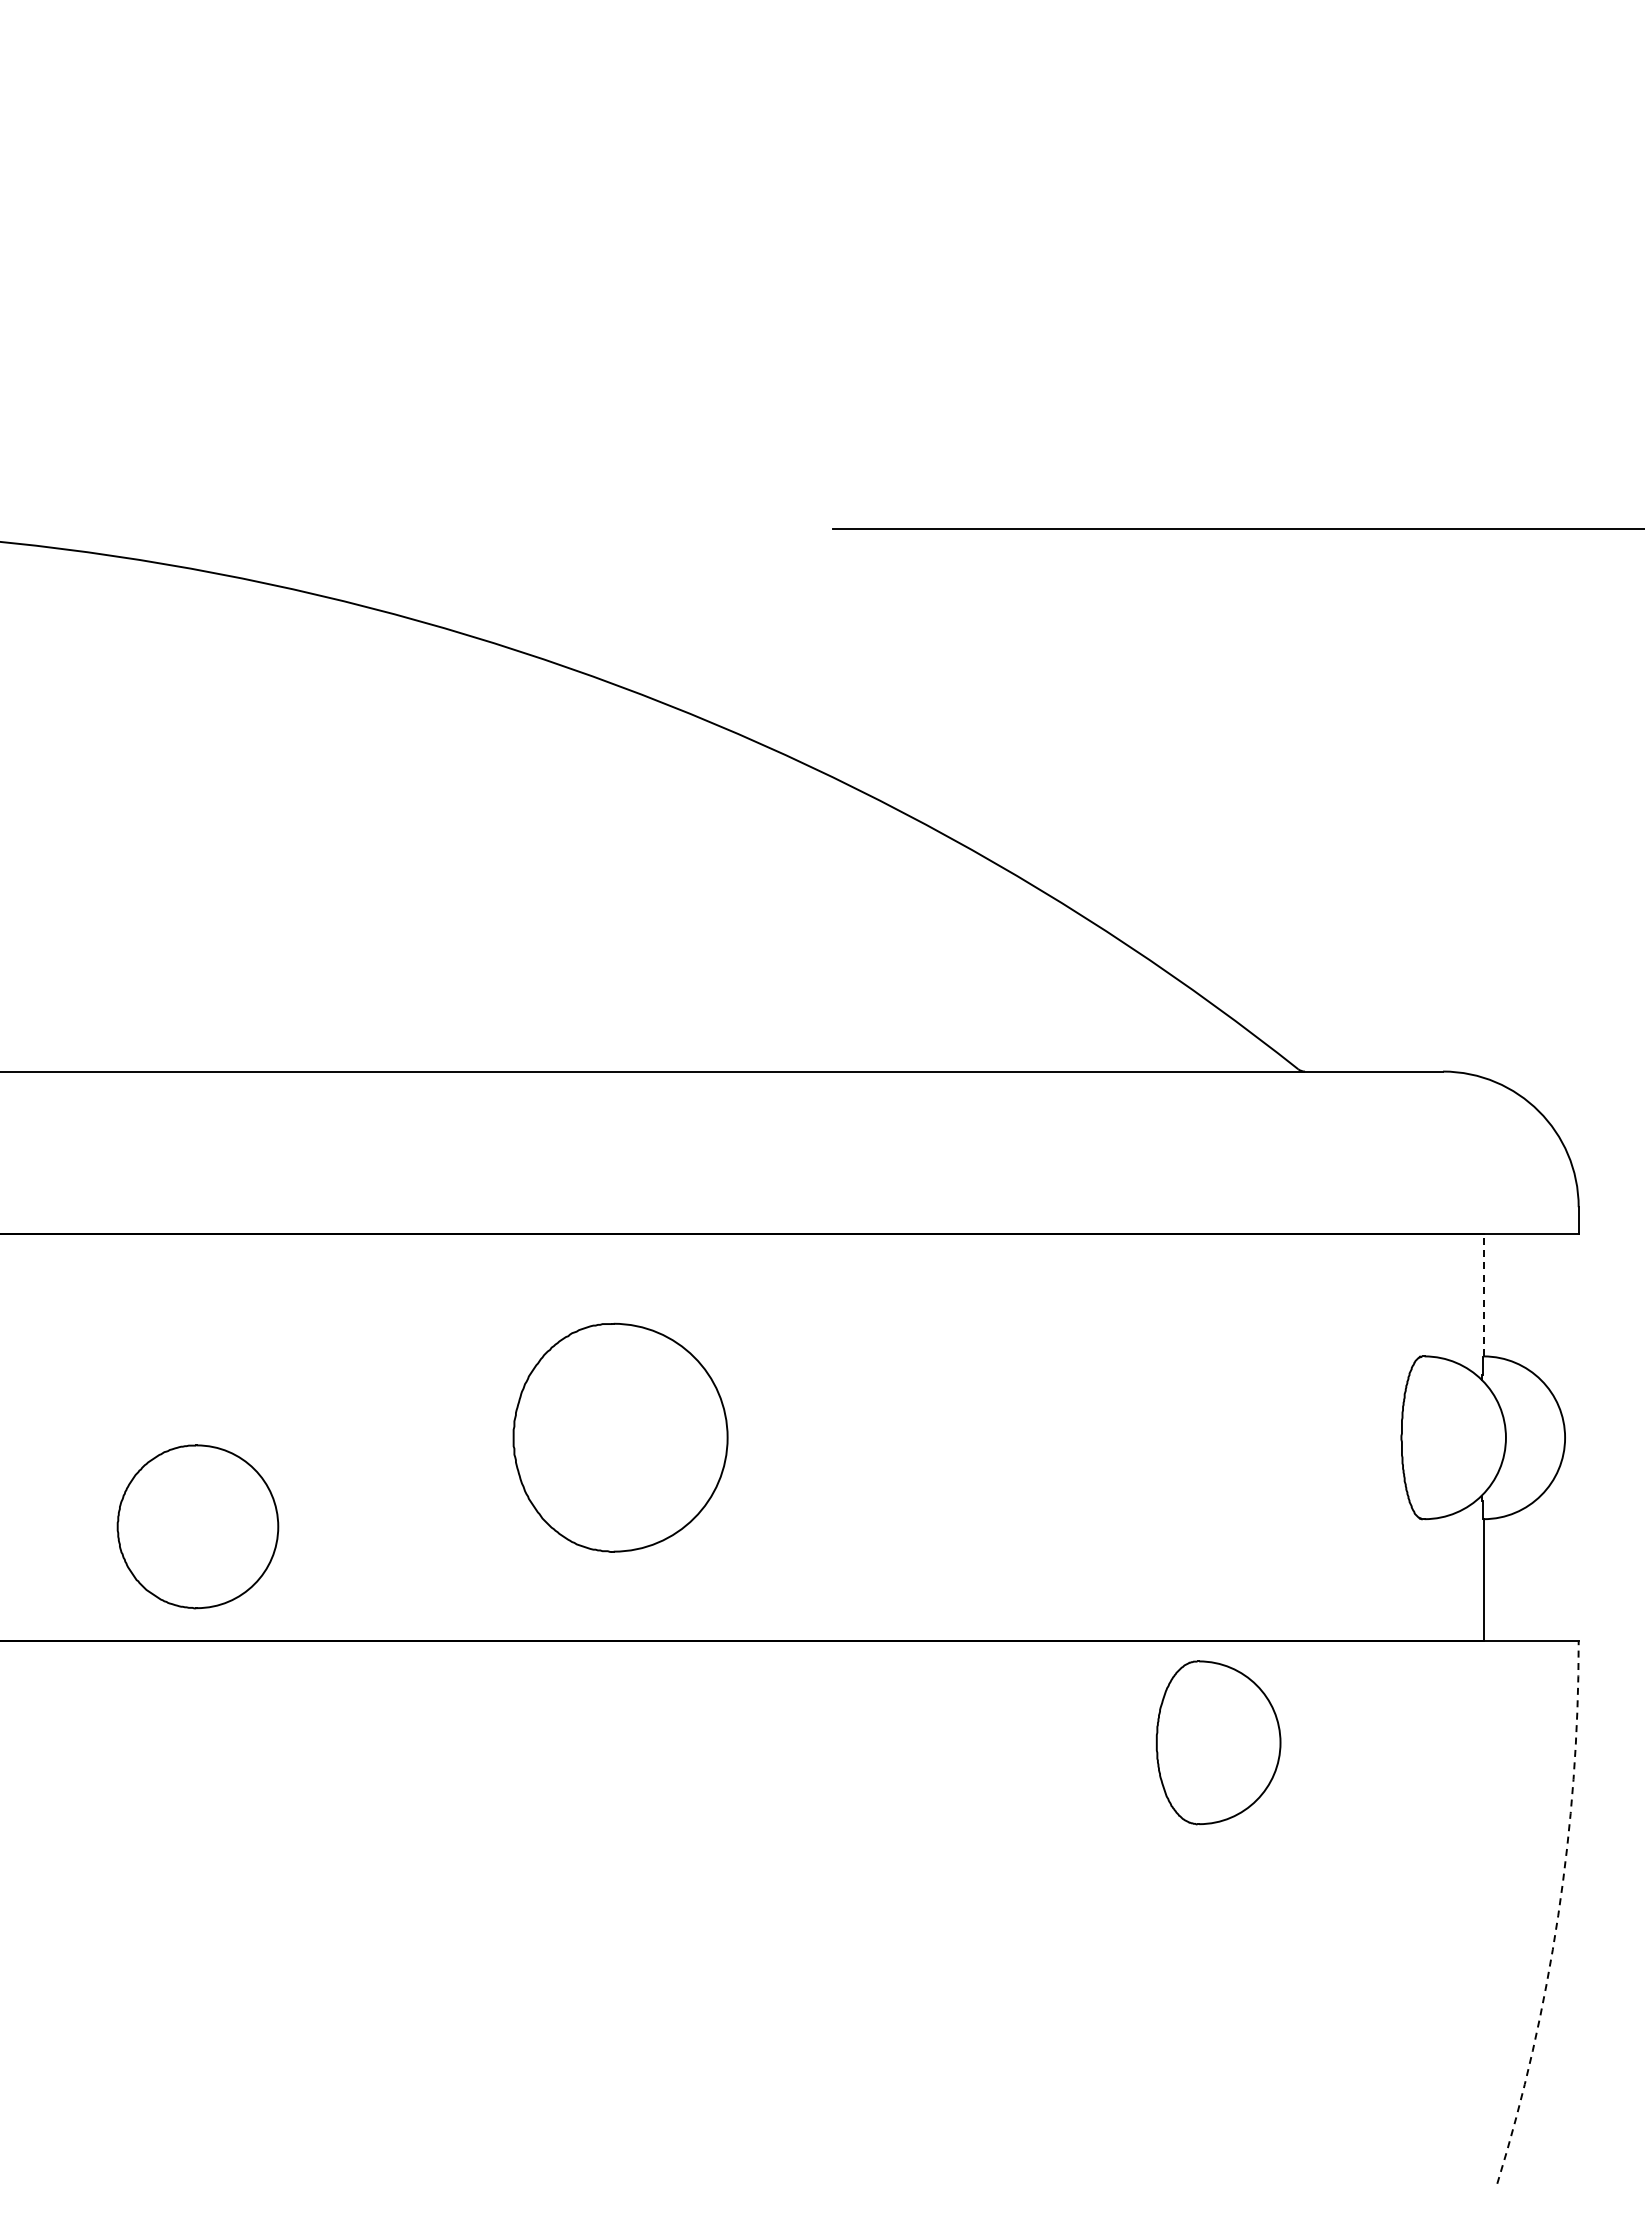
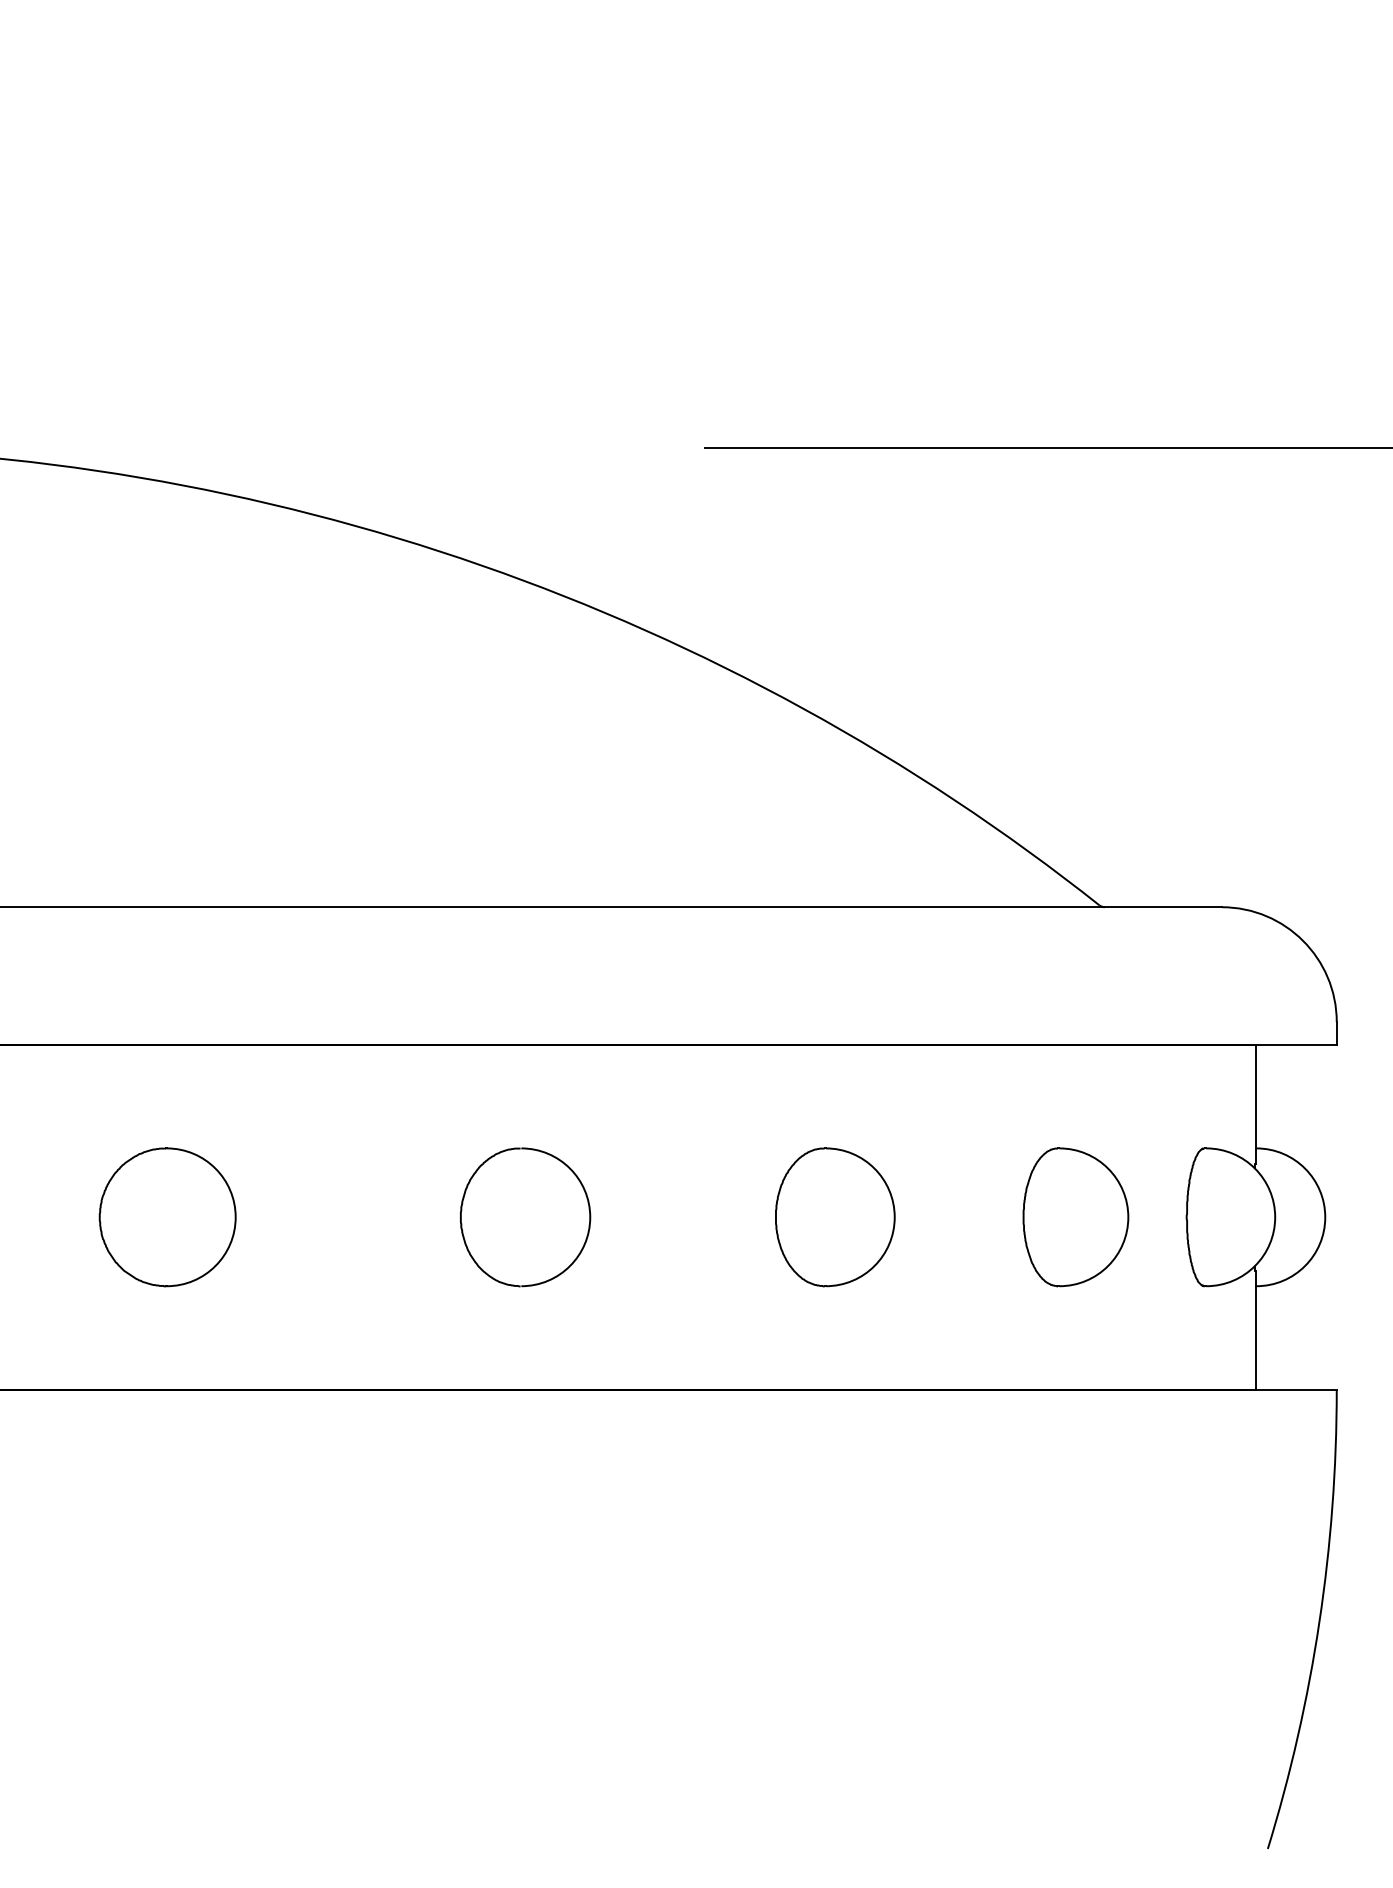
line: (1483, 1294) -> (1256, 1095), dashed -> solid
part: (620, 1437) -> (525, 1217), size x0.71
part: (986, 1437) -> (835, 1217), added
part: (197, 1526) -> (167, 1217), moved
part: (1218, 1742) -> (1075, 1217), moved
arc: (1558, 1915) -> (1319, 1621), dashed -> solid

